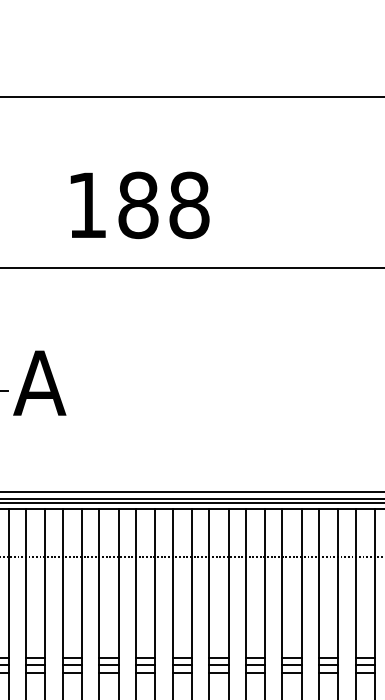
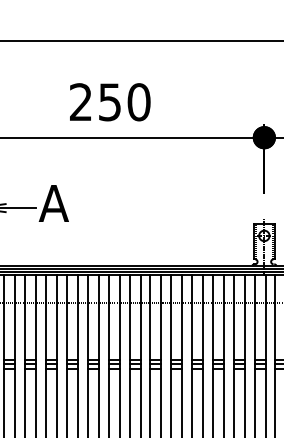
text: (139, 205) -> (110, 102), 188 -> 250

